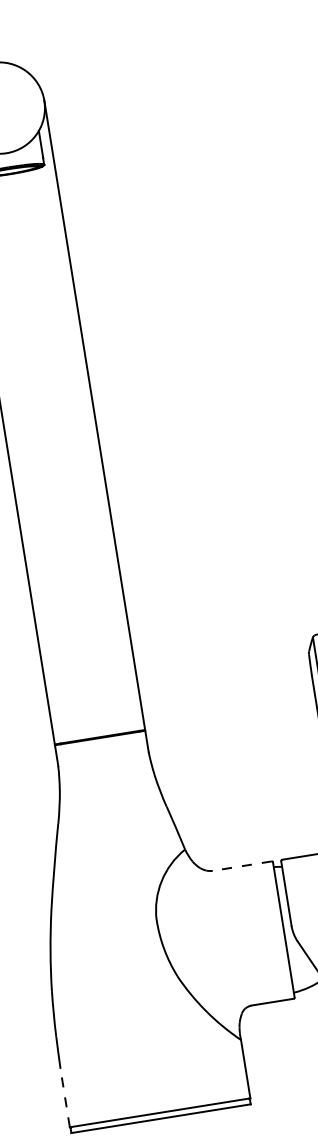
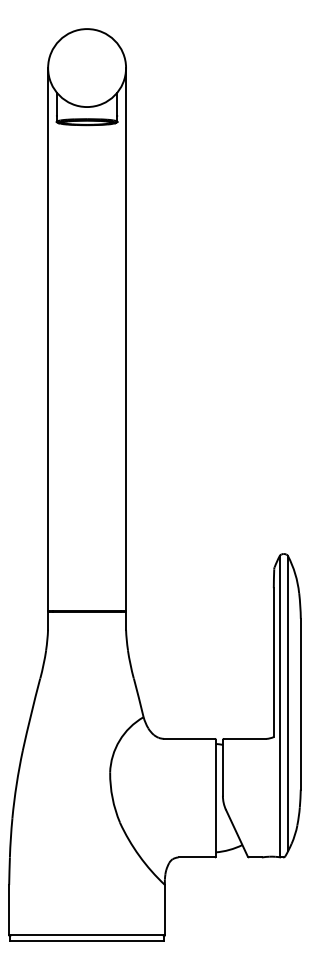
line: (242, 865) -> (189, 738), dashed -> solid
line: (65, 1097) -> (9, 909), dashed -> solid

